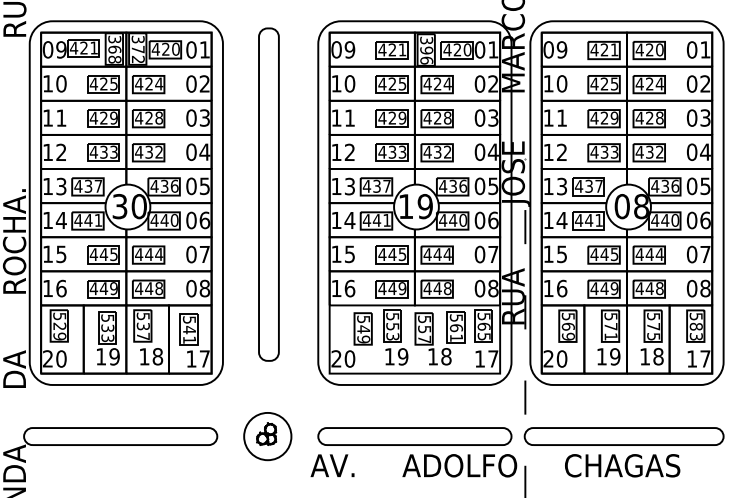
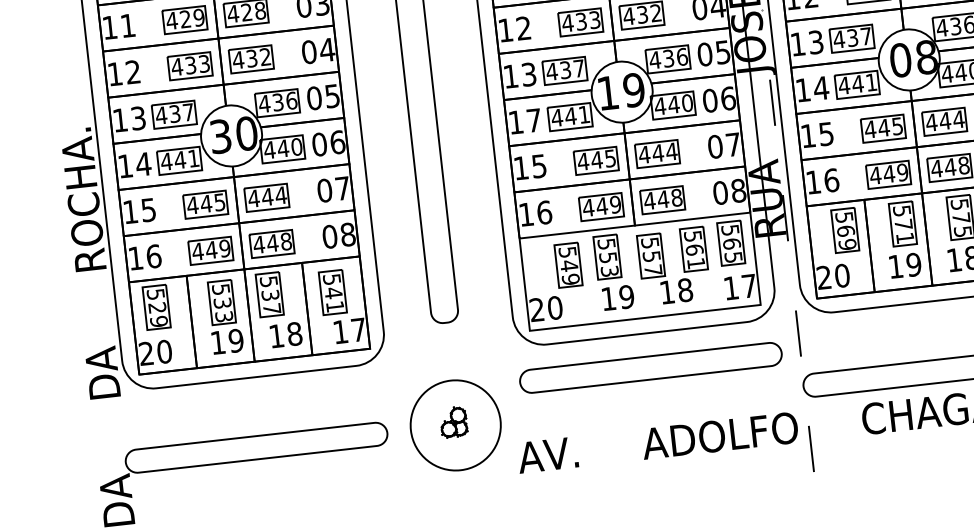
text: (349, 220) -> (533, 120), 14 -> 17
circle: (267, 436) -> (455, 425), size x1.4
part: (414, 436) -> (650, 367), moved

